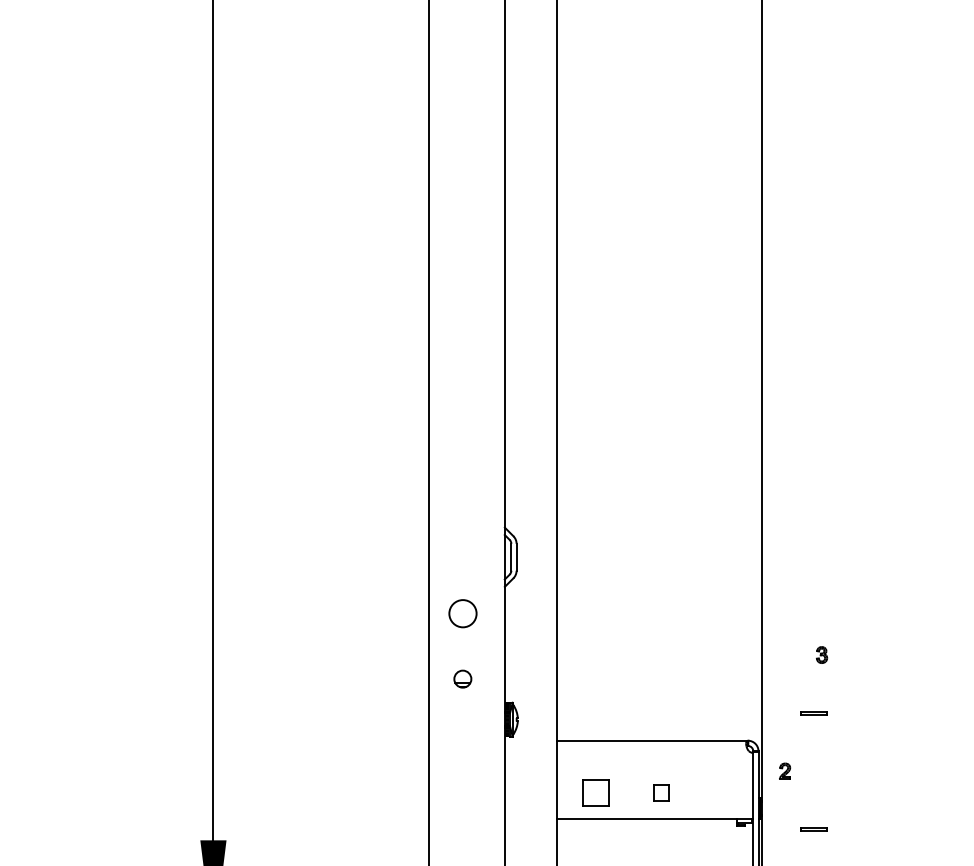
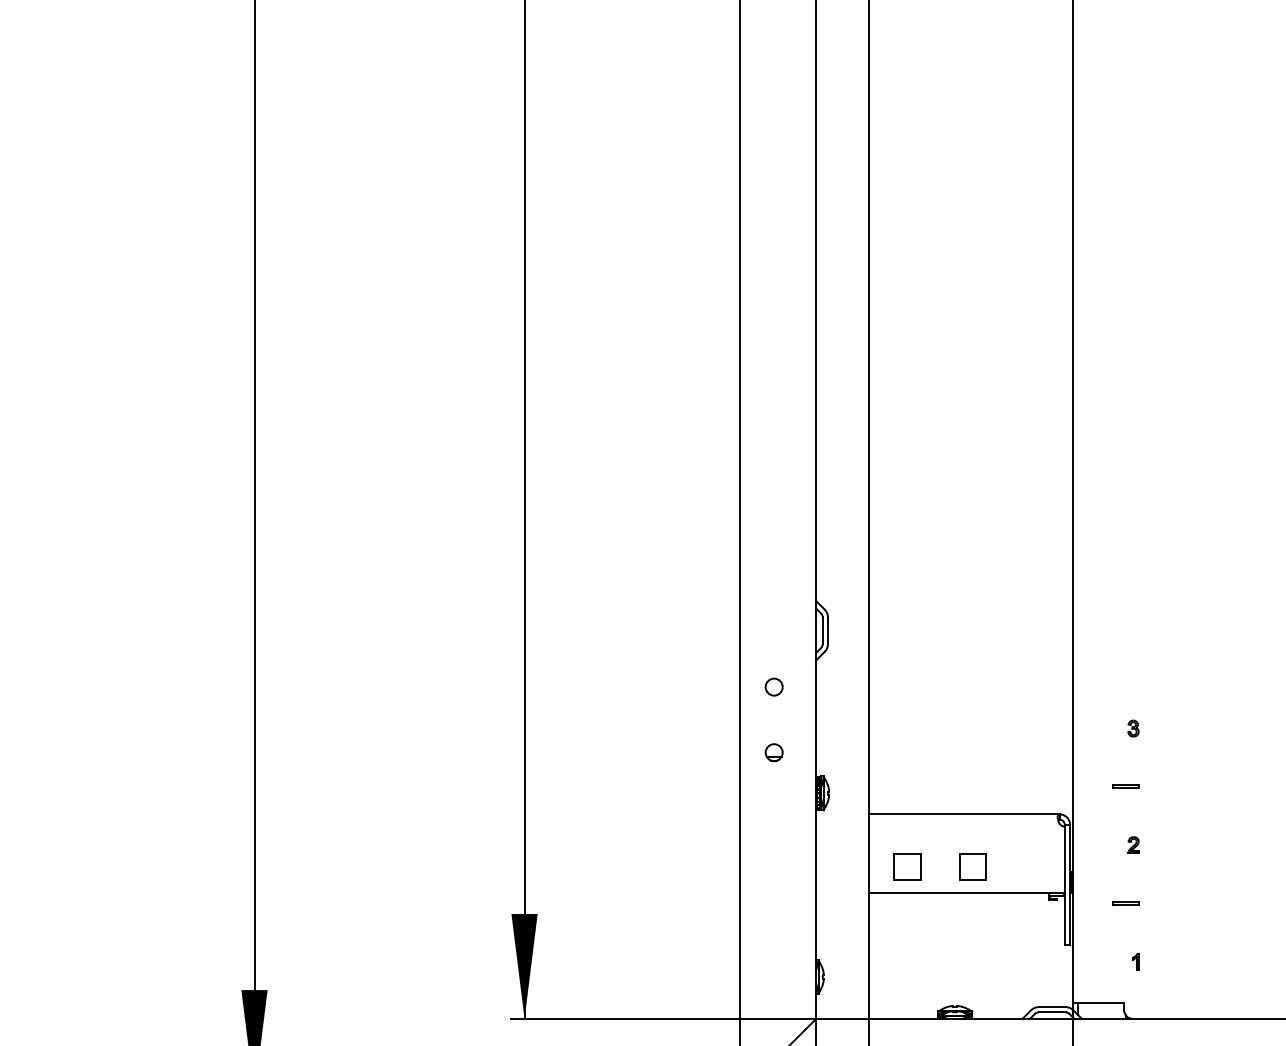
circle: (462, 612) -> (773, 686), size x0.62
part: (784, 770) -> (1133, 844), moved
part: (661, 792) -> (972, 866), size x1.67

